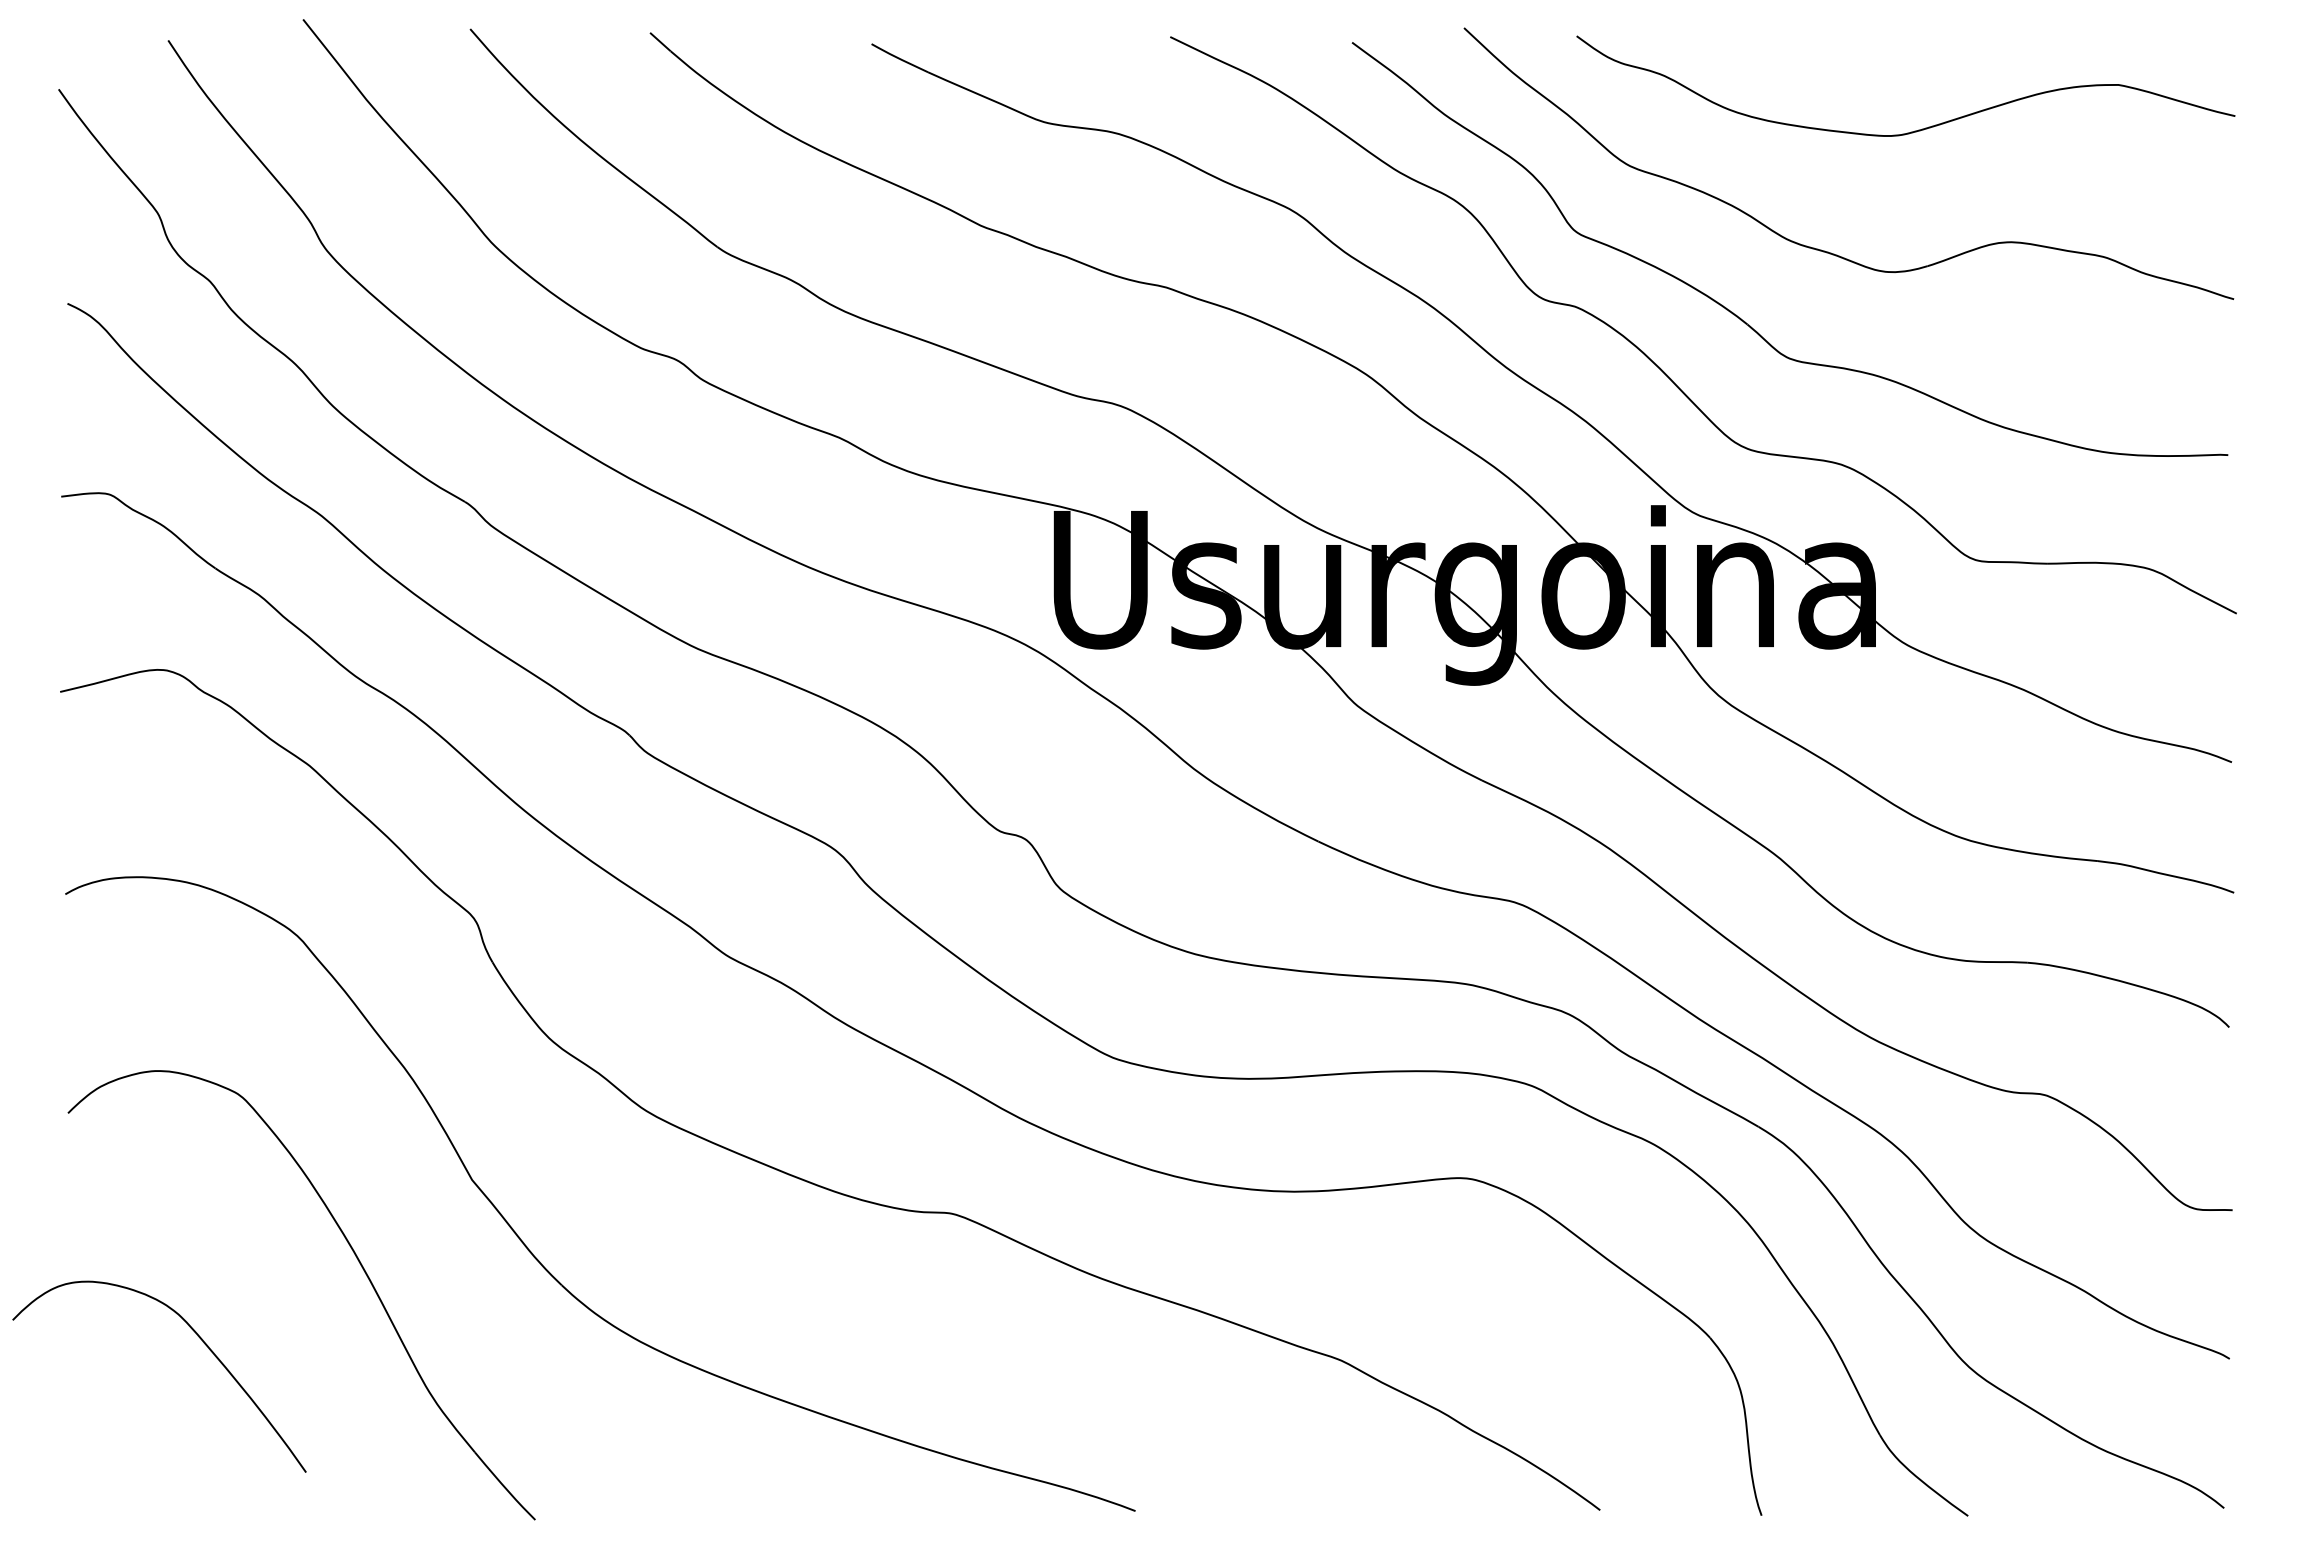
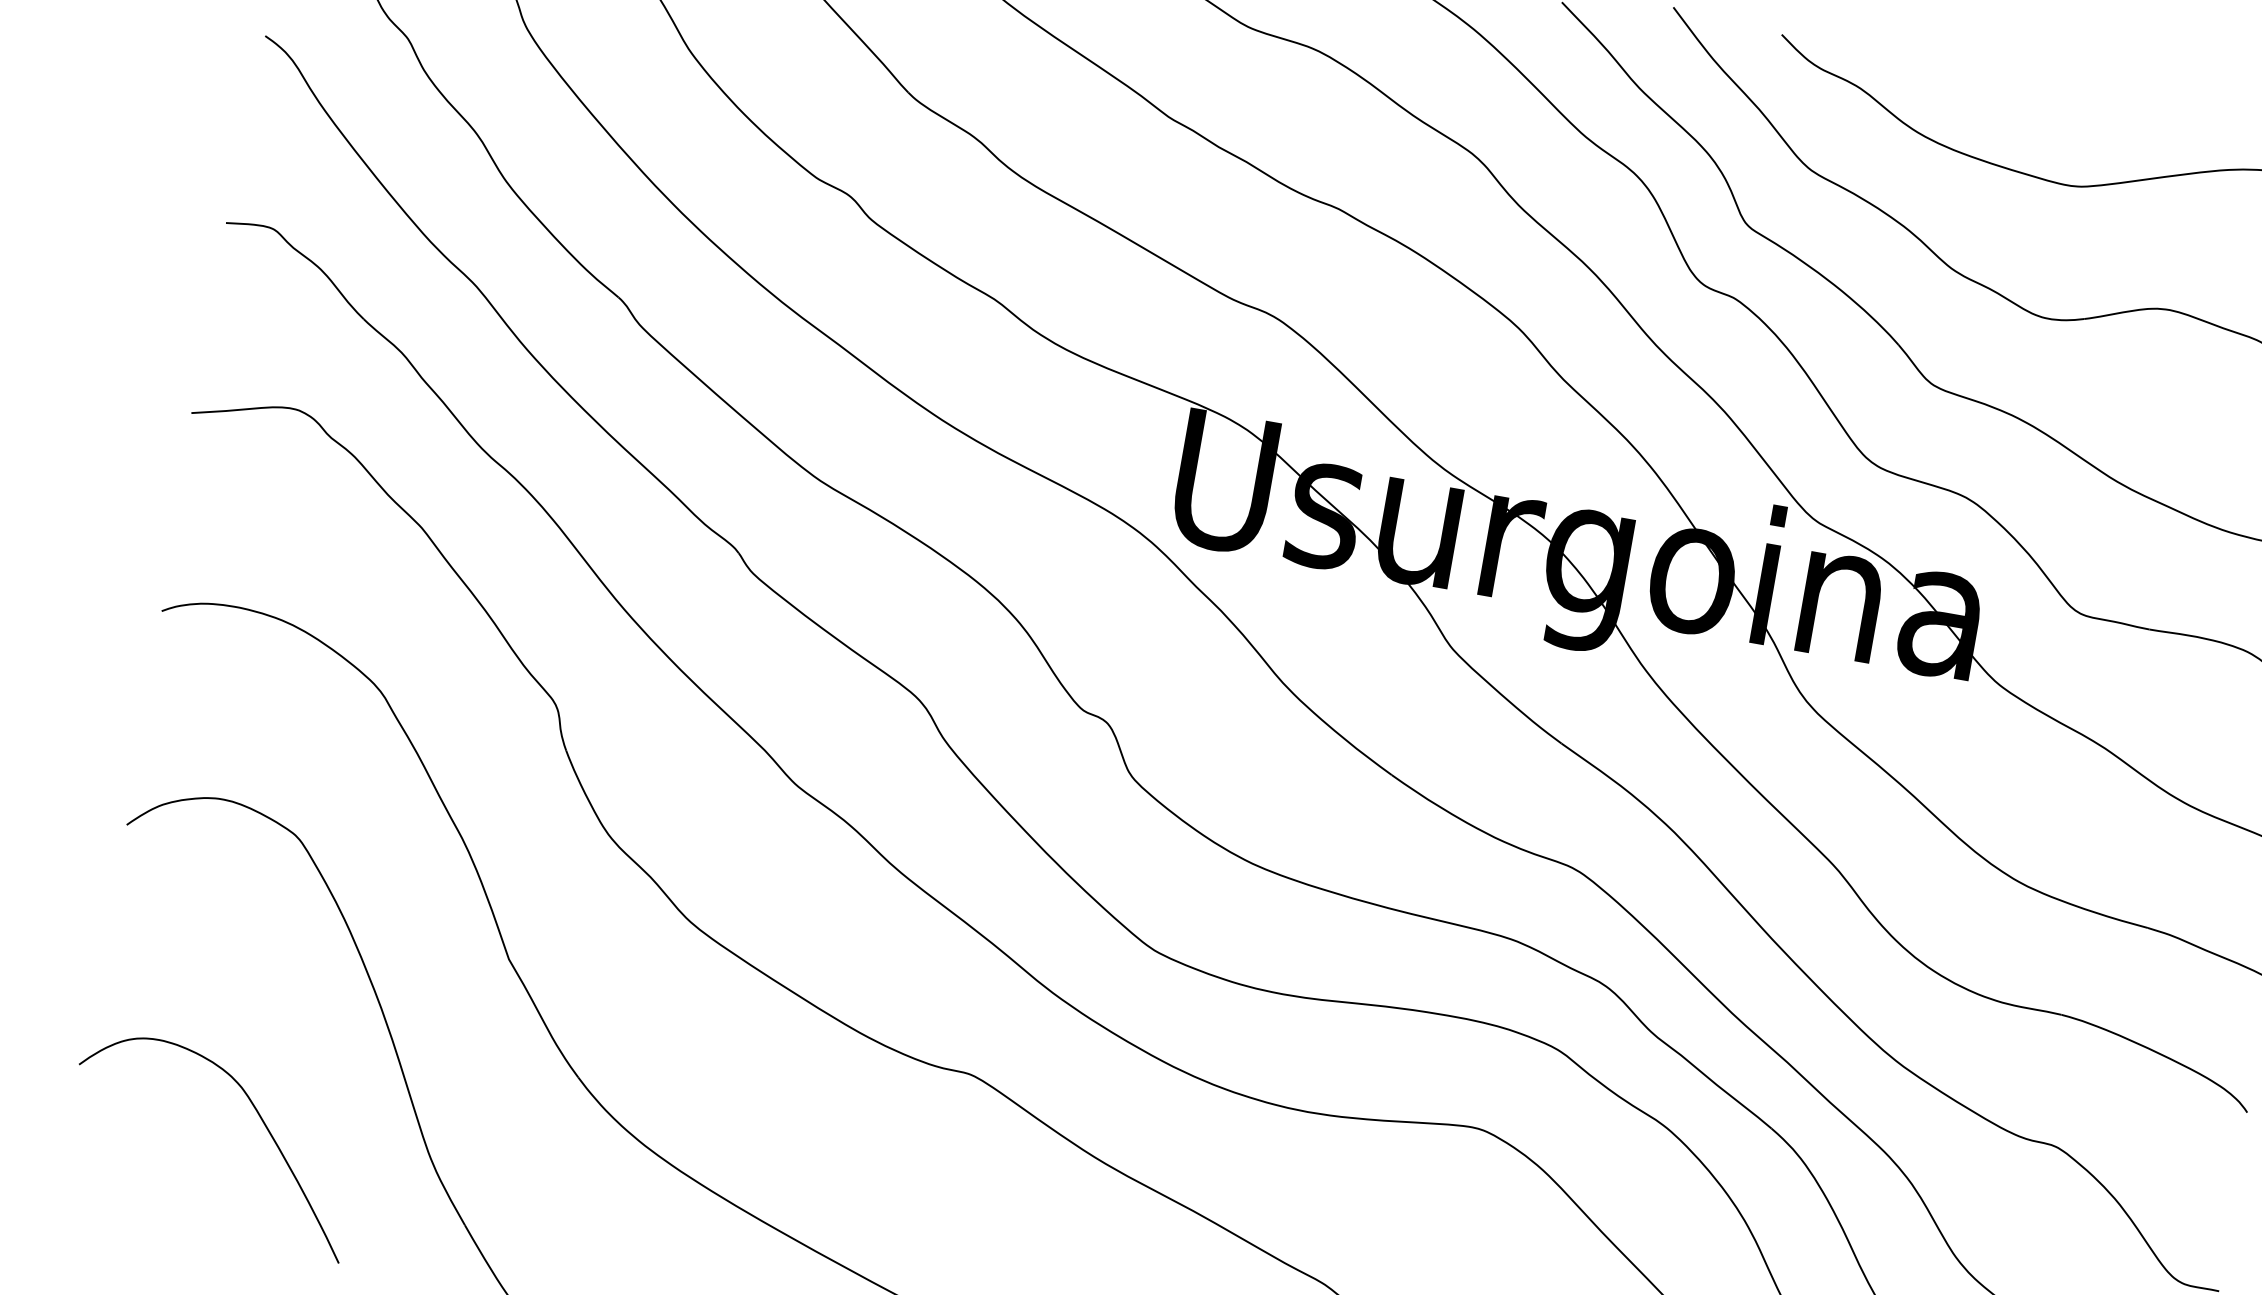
curve: (203, 1343) -> (260, 1120), moved

